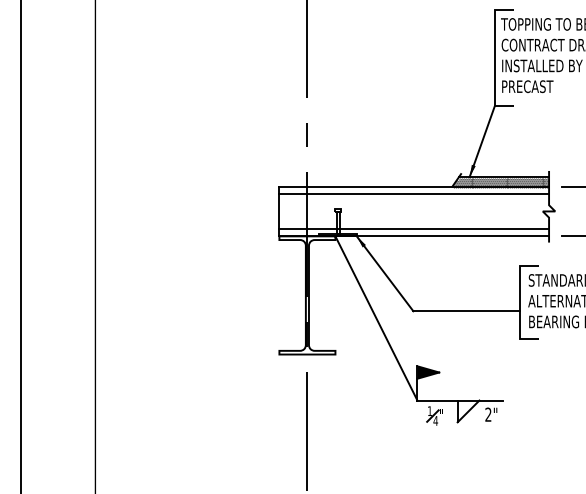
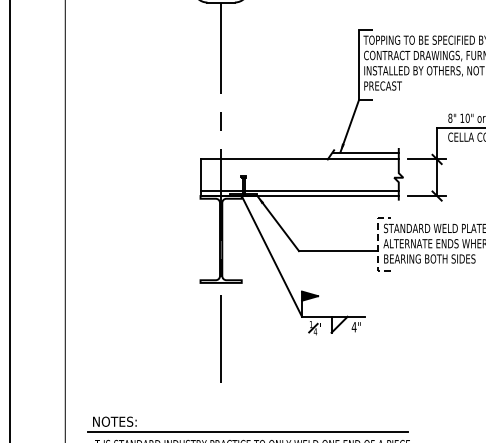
hatch: (501, 182) -> (363, 156), removed
line: (414, 193) -> (299, 164), removed
line: (520, 302) -> (377, 244), solid -> dashed
text: (487, 415) -> (353, 327), 2" -> 4"

